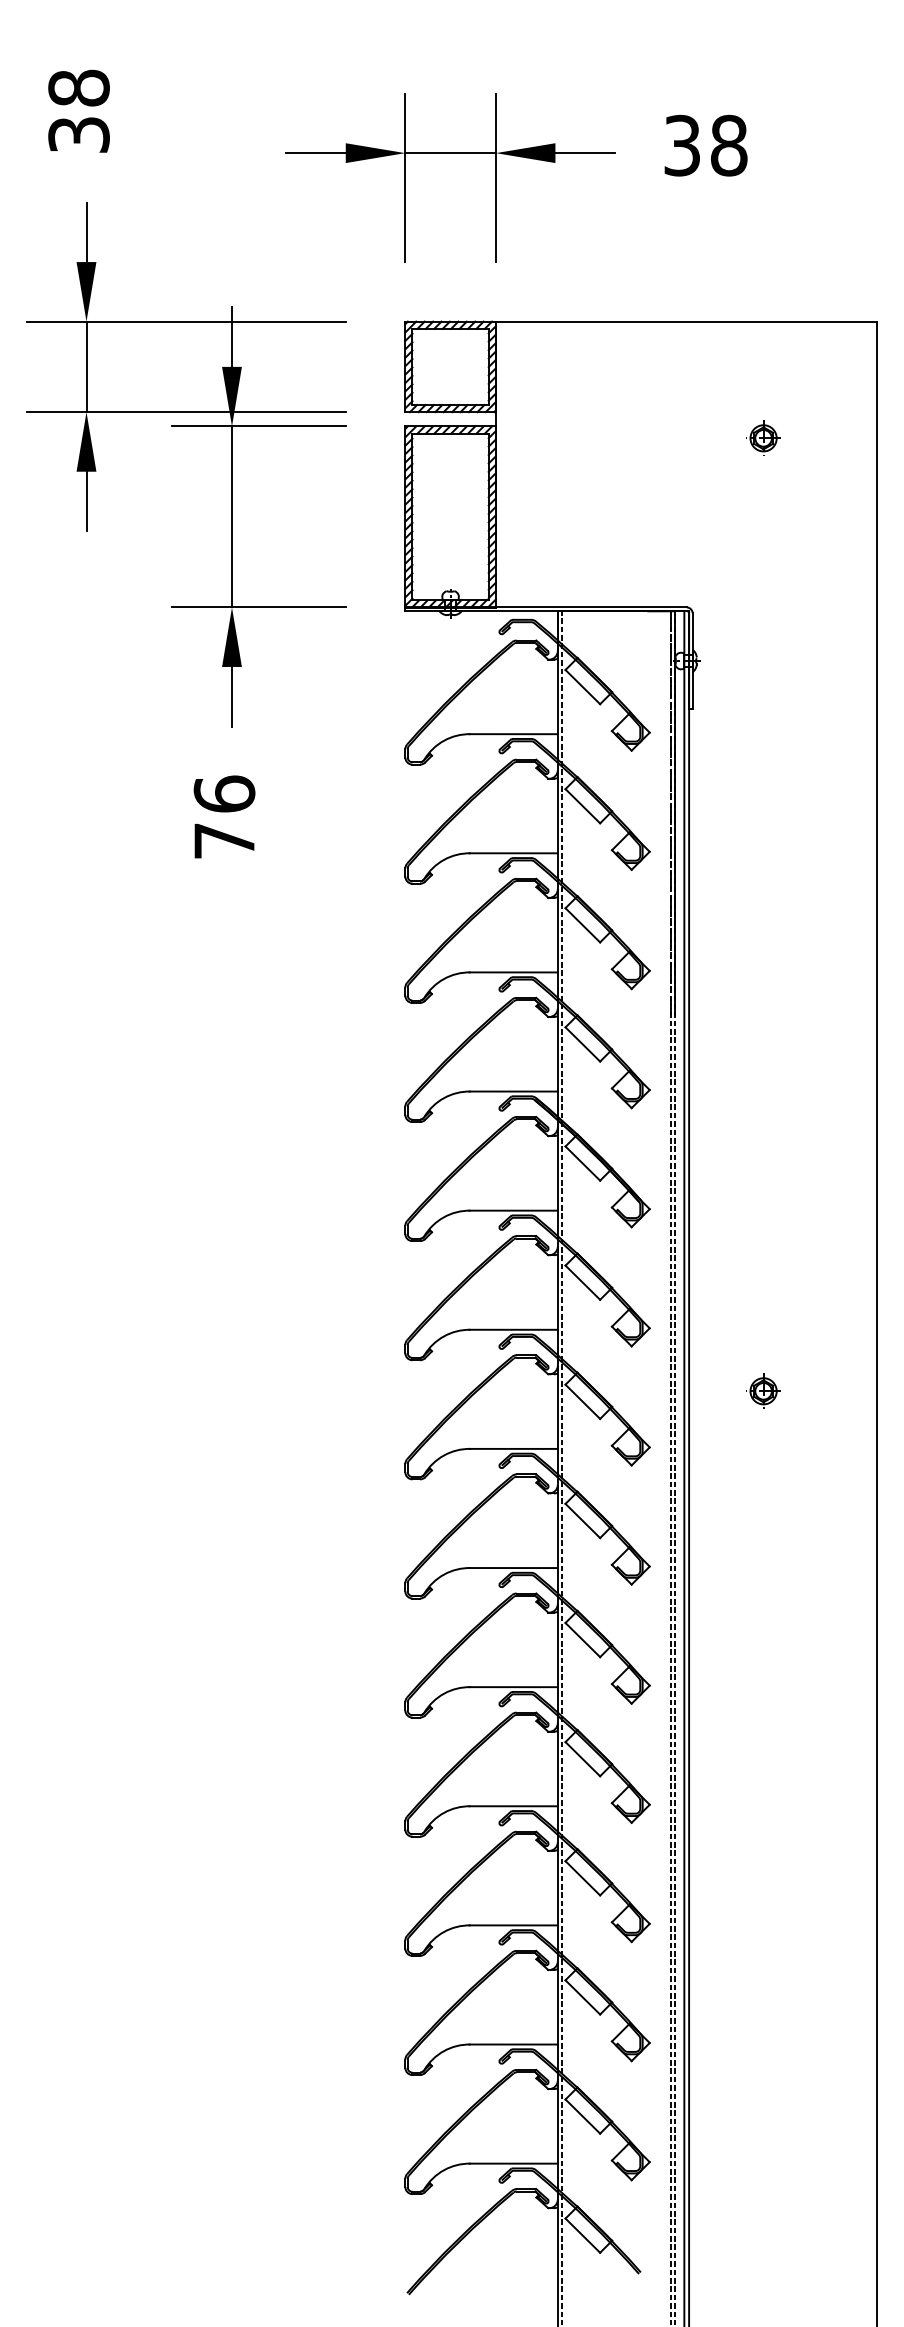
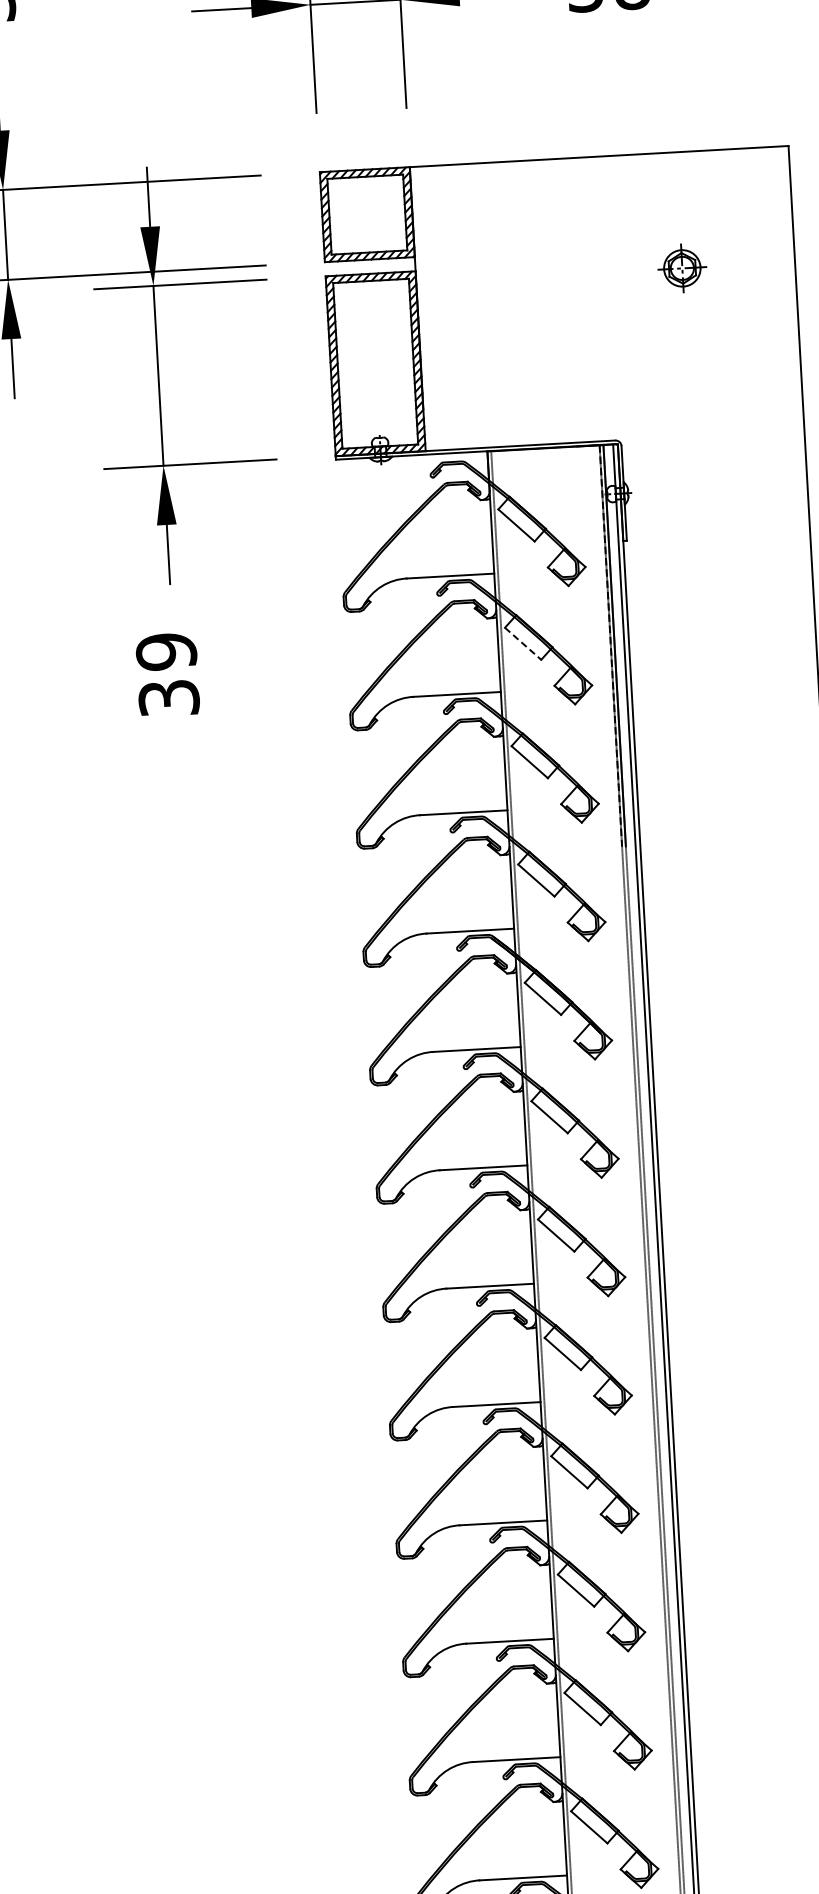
part: (763, 437) -> (682, 267), size x1.4
line: (583, 806) -> (523, 644), solid -> dashed
text: (224, 816) -> (167, 673), 76 -> 39
part: (763, 1390) -> (735, 1214), removed

